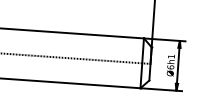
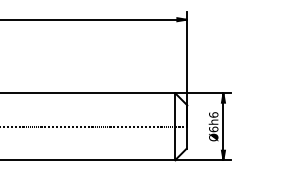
text: (171, 56) -> (213, 114), Ø6h1 -> Ø6h6

